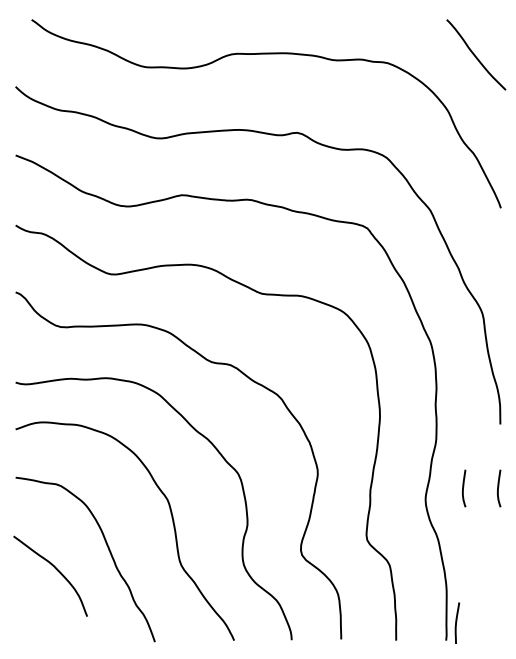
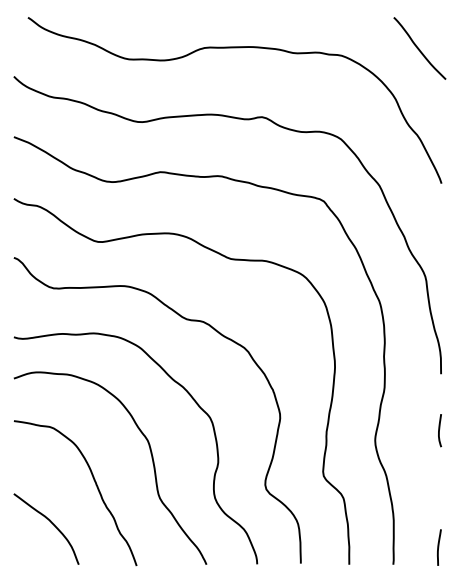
curve: (463, 488) -> (408, 430), removed
curve: (55, 569) -> (50, 523), moved
curve: (457, 621) -> (439, 546), moved

